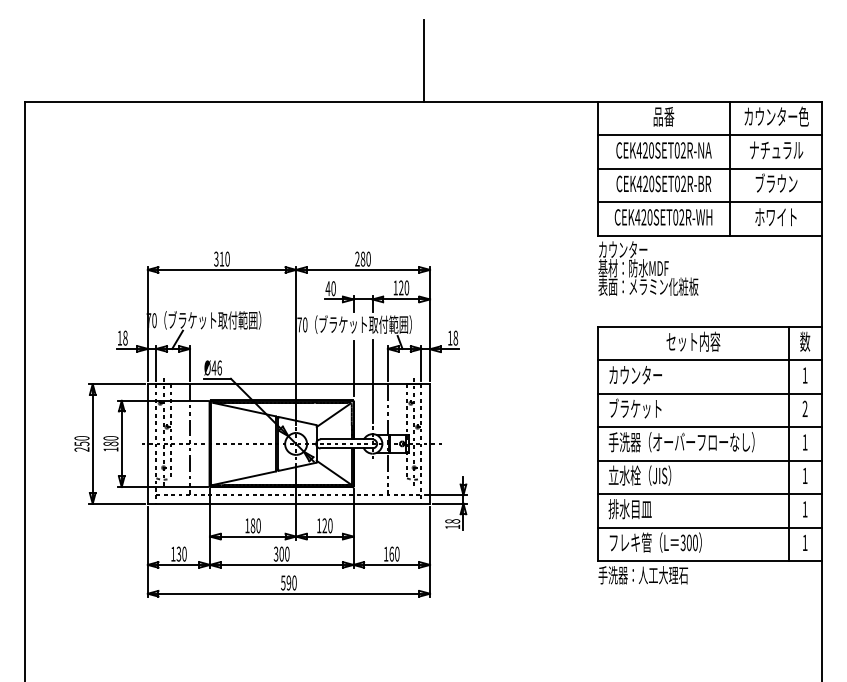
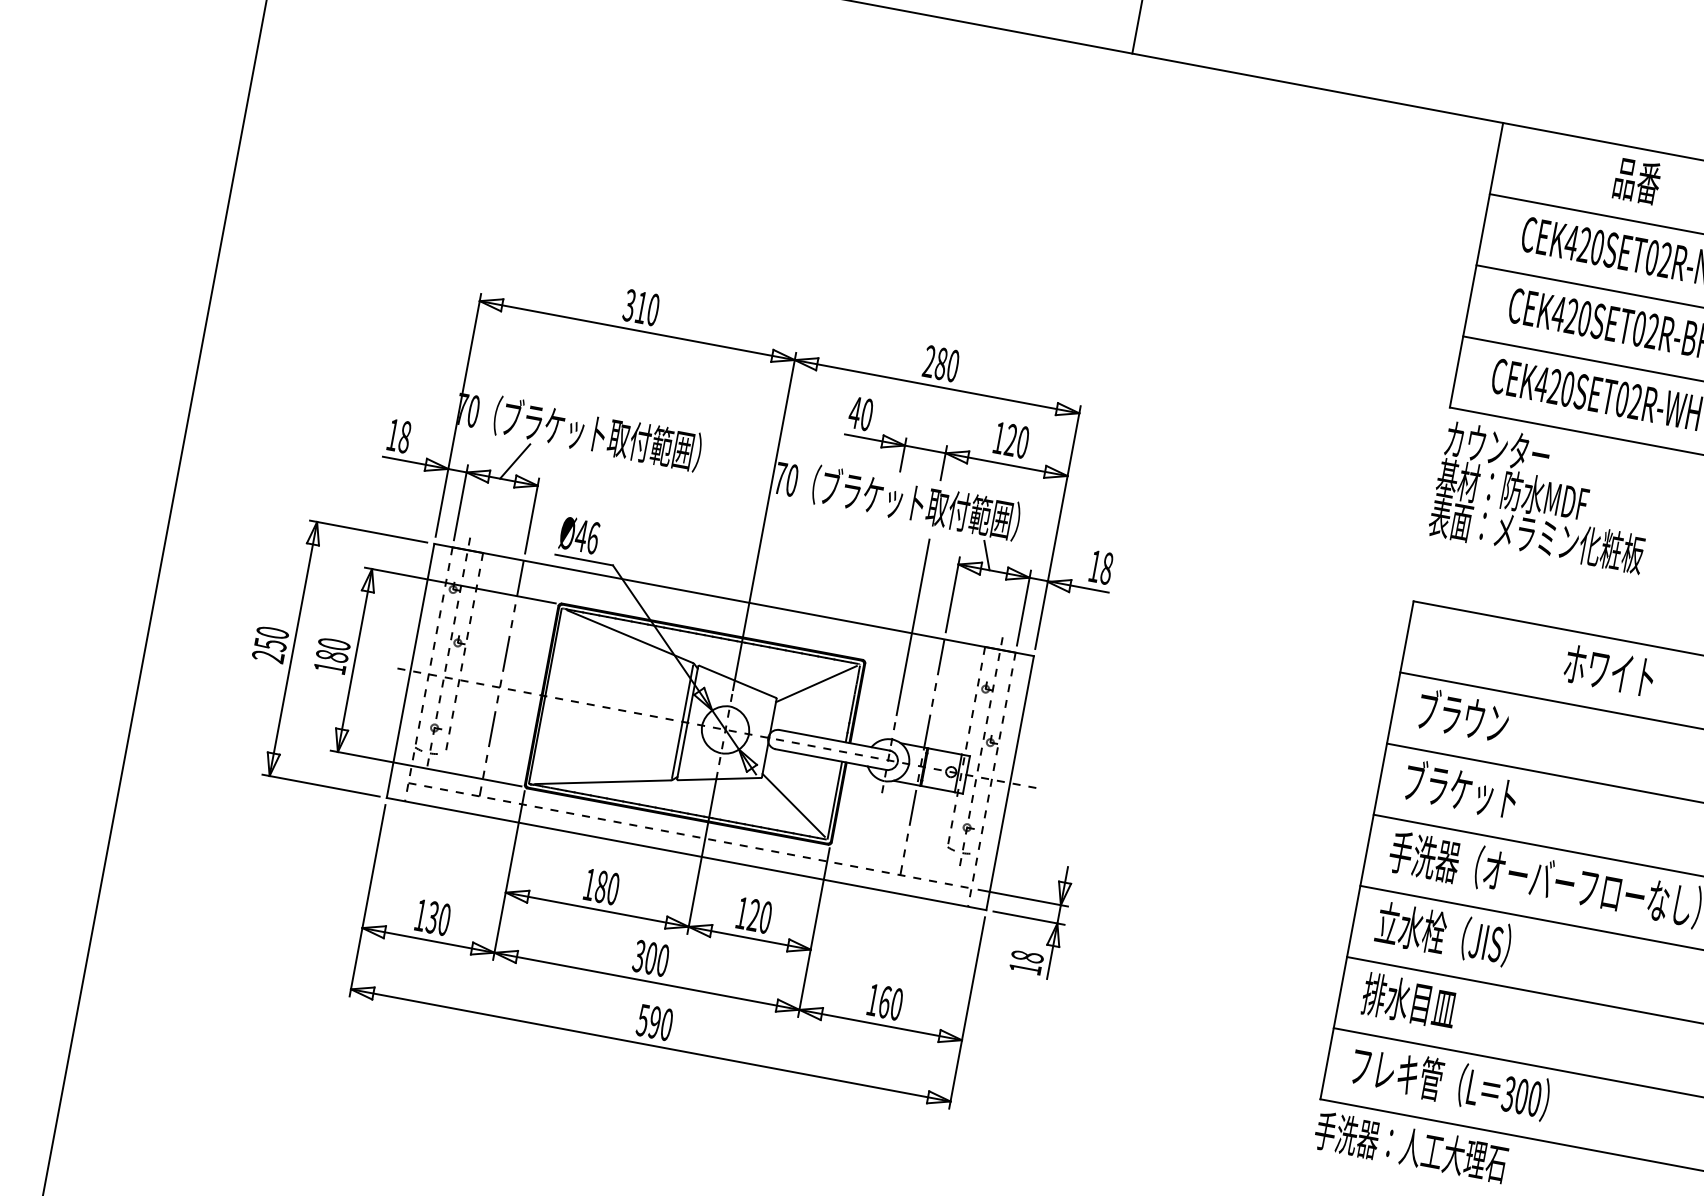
text: (693, 341) -> (1610, 670), セット内容 -> ホワイト
line: (353, 368) -> (877, 592), removed
text: (635, 374) -> (1474, 717), カウンター -> ブラウン

